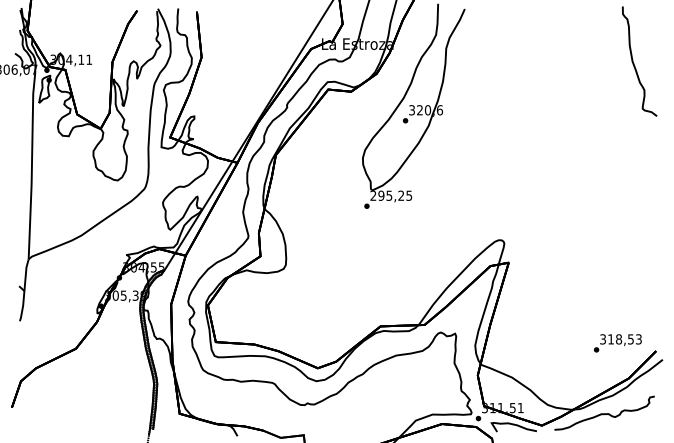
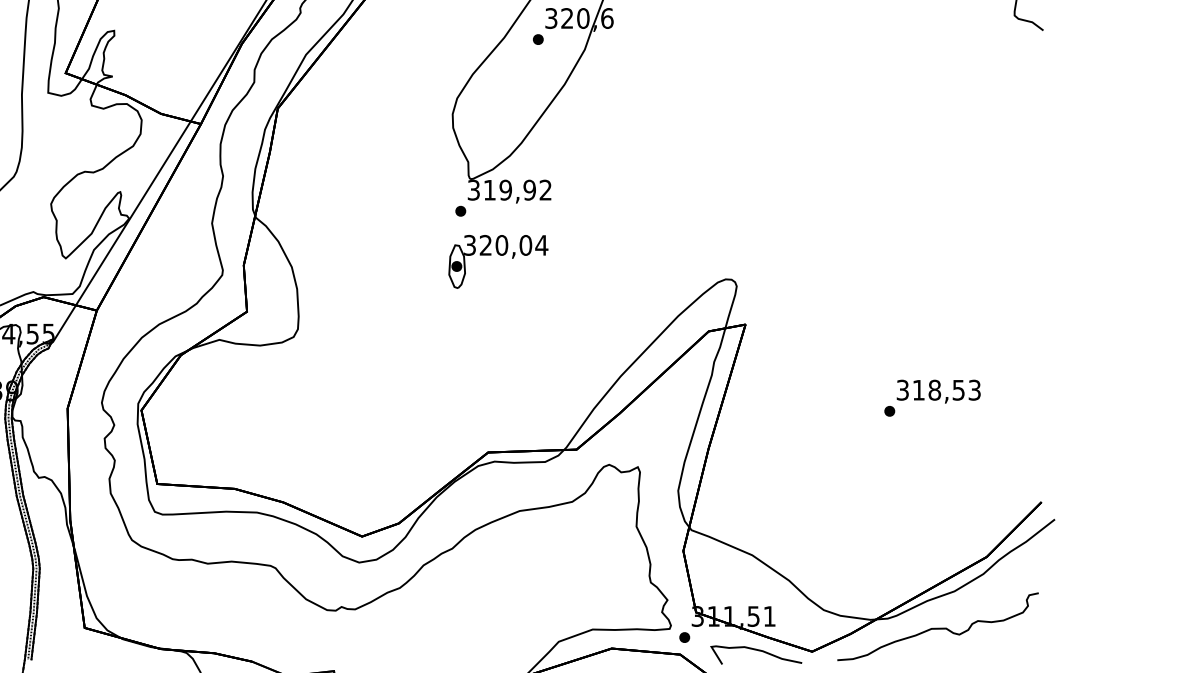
text: (391, 195) -> (510, 189), 295,25 -> 319,92
part: (385, 231) -> (498, 261), added
text: (617, 343) -> (931, 398), moved

